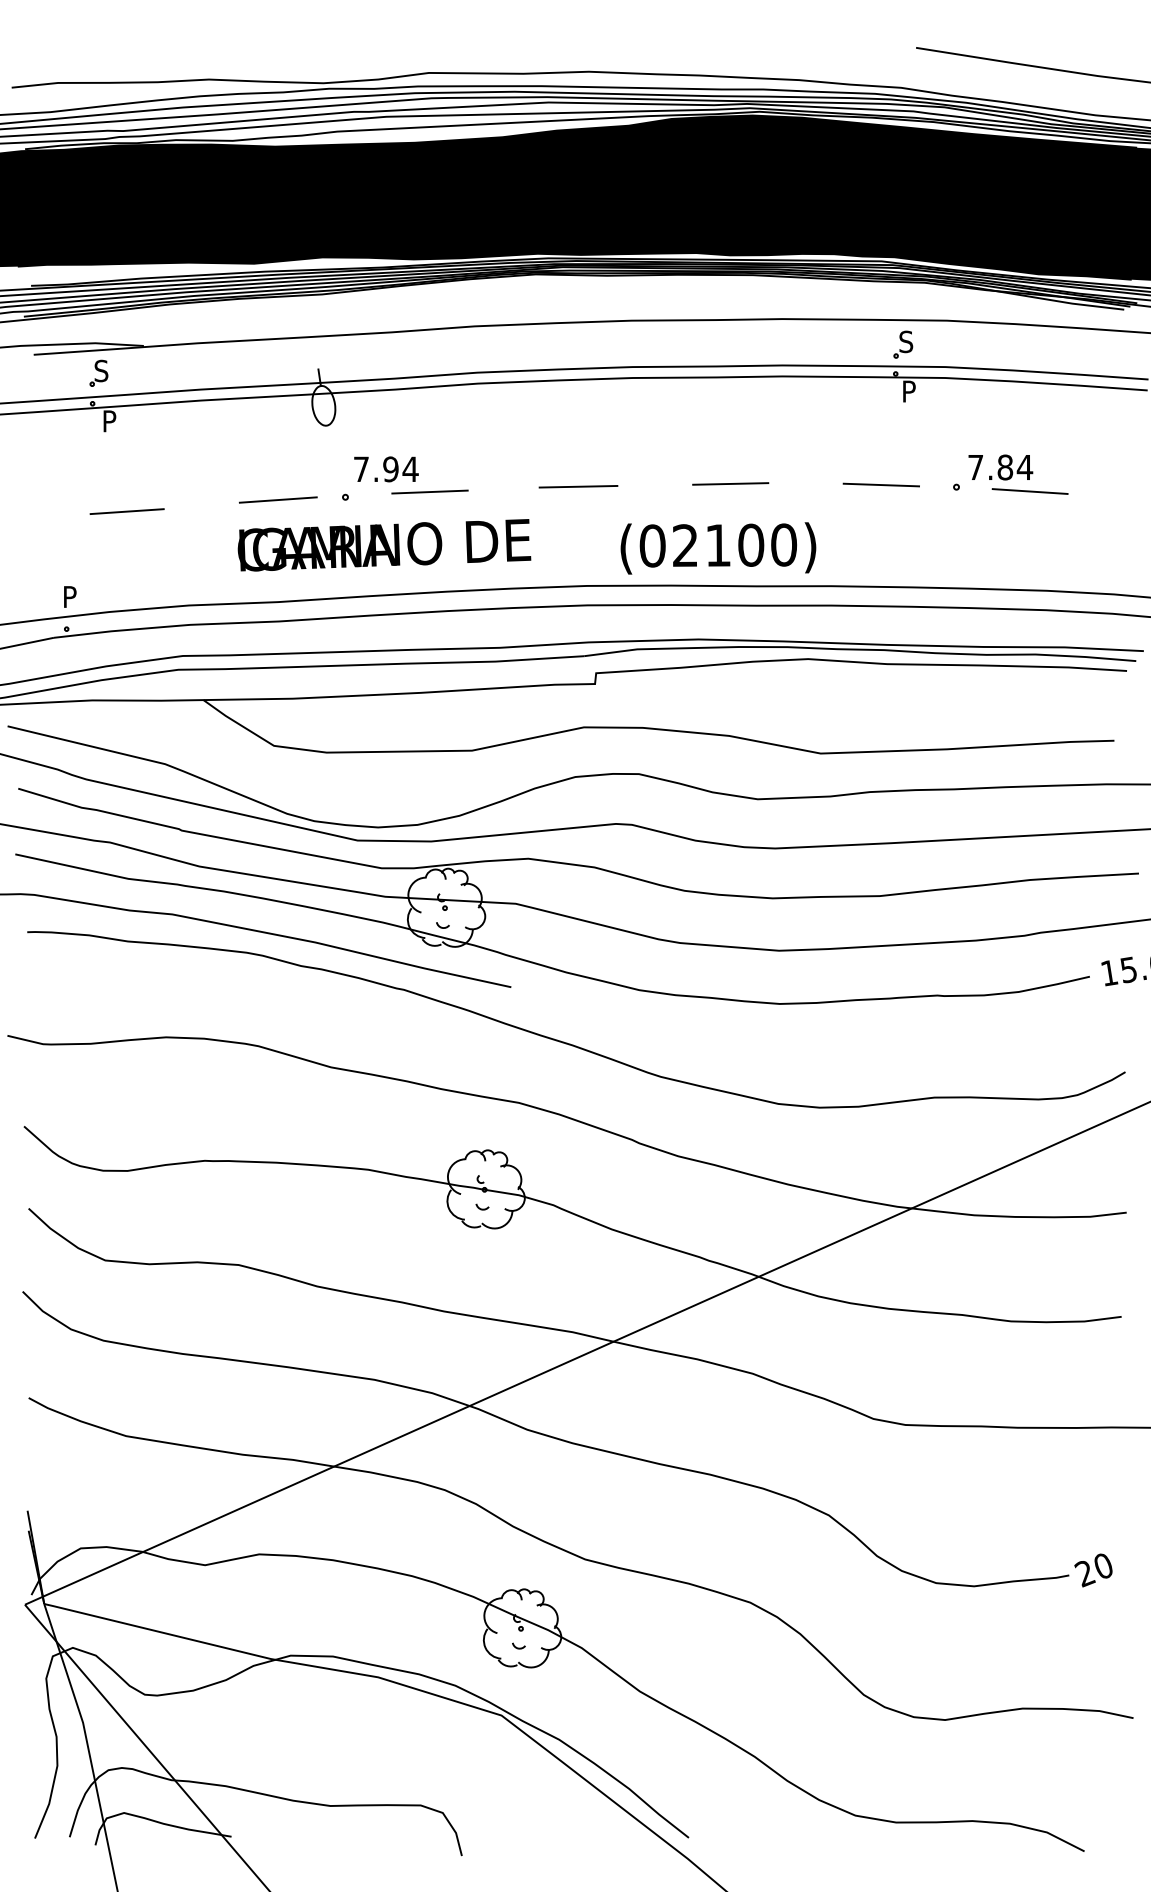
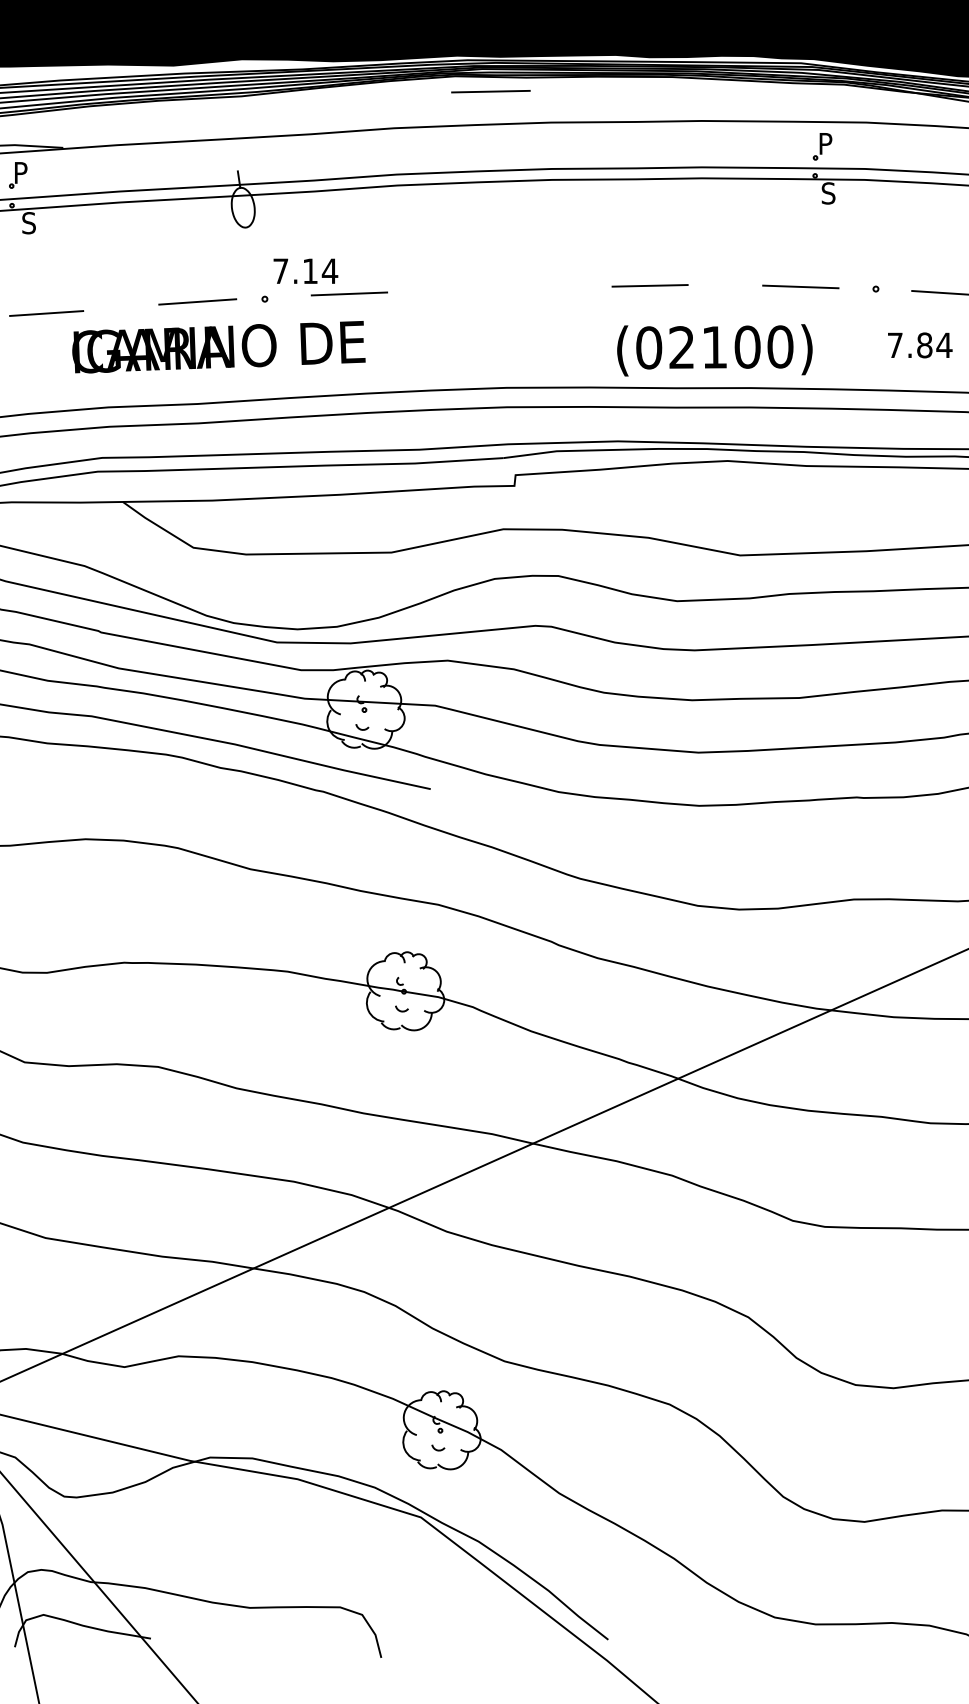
text: (906, 341) -> (825, 143), S -> P
text: (101, 370) -> (20, 172), S -> P
text: (909, 391) -> (828, 193), P -> S
text: (109, 421) -> (28, 223), P -> S
text: (1000, 467) -> (919, 345), moved
text: (390, 469) -> (309, 271), 7.94 -> 7.14
line: (578, 486) -> (490, 91), moved
text: (384, 545) -> (218, 347), moved
text: (718, 548) -> (714, 350), moved

